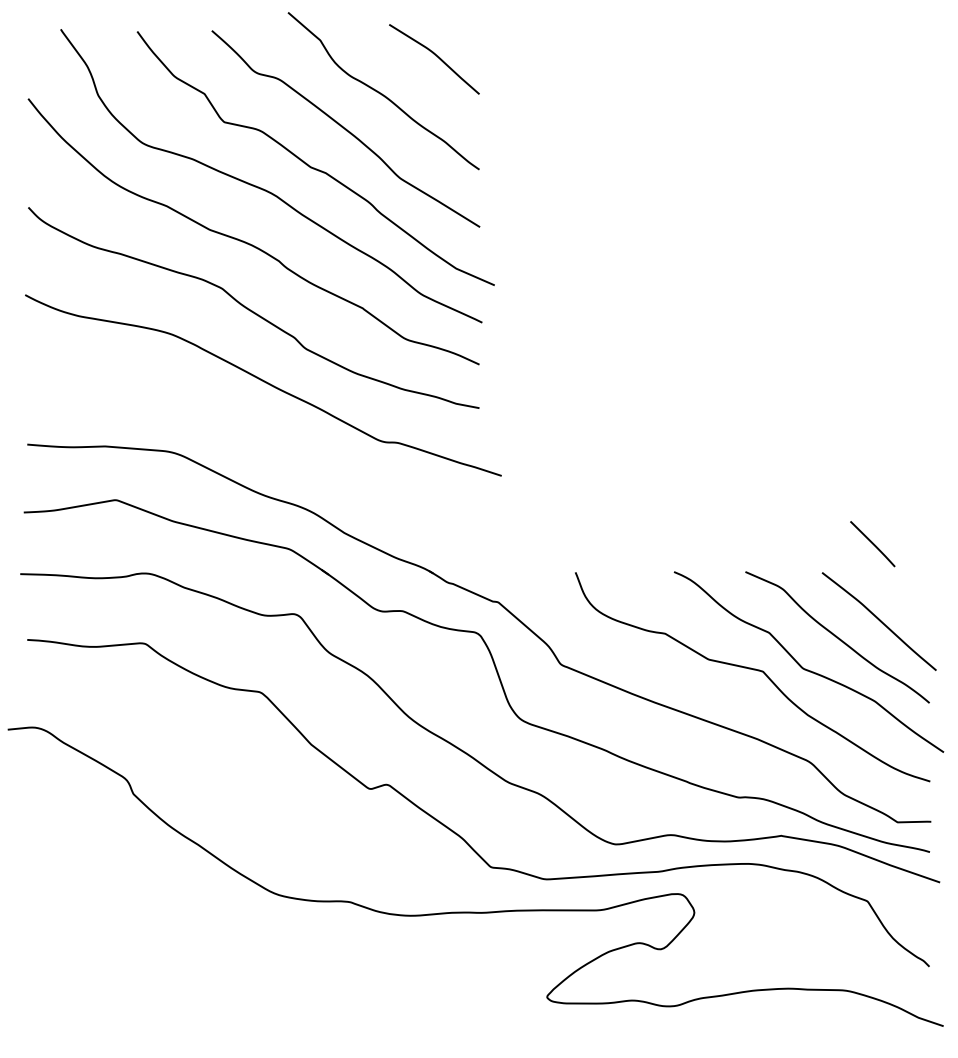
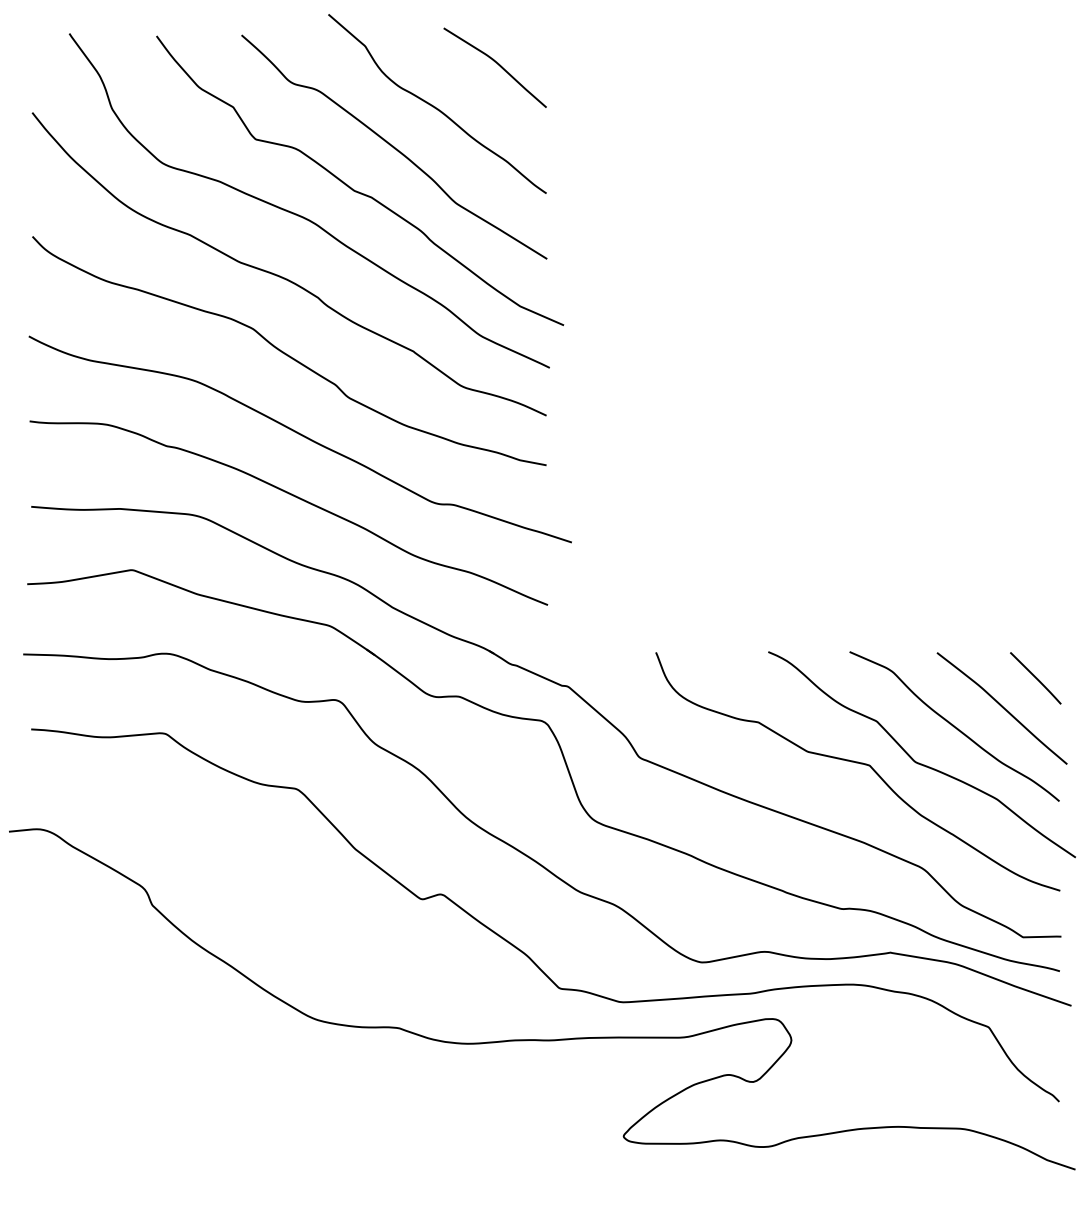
curve: (260, 437) -> (296, 498), added
line: (872, 544) -> (1035, 678), moved

